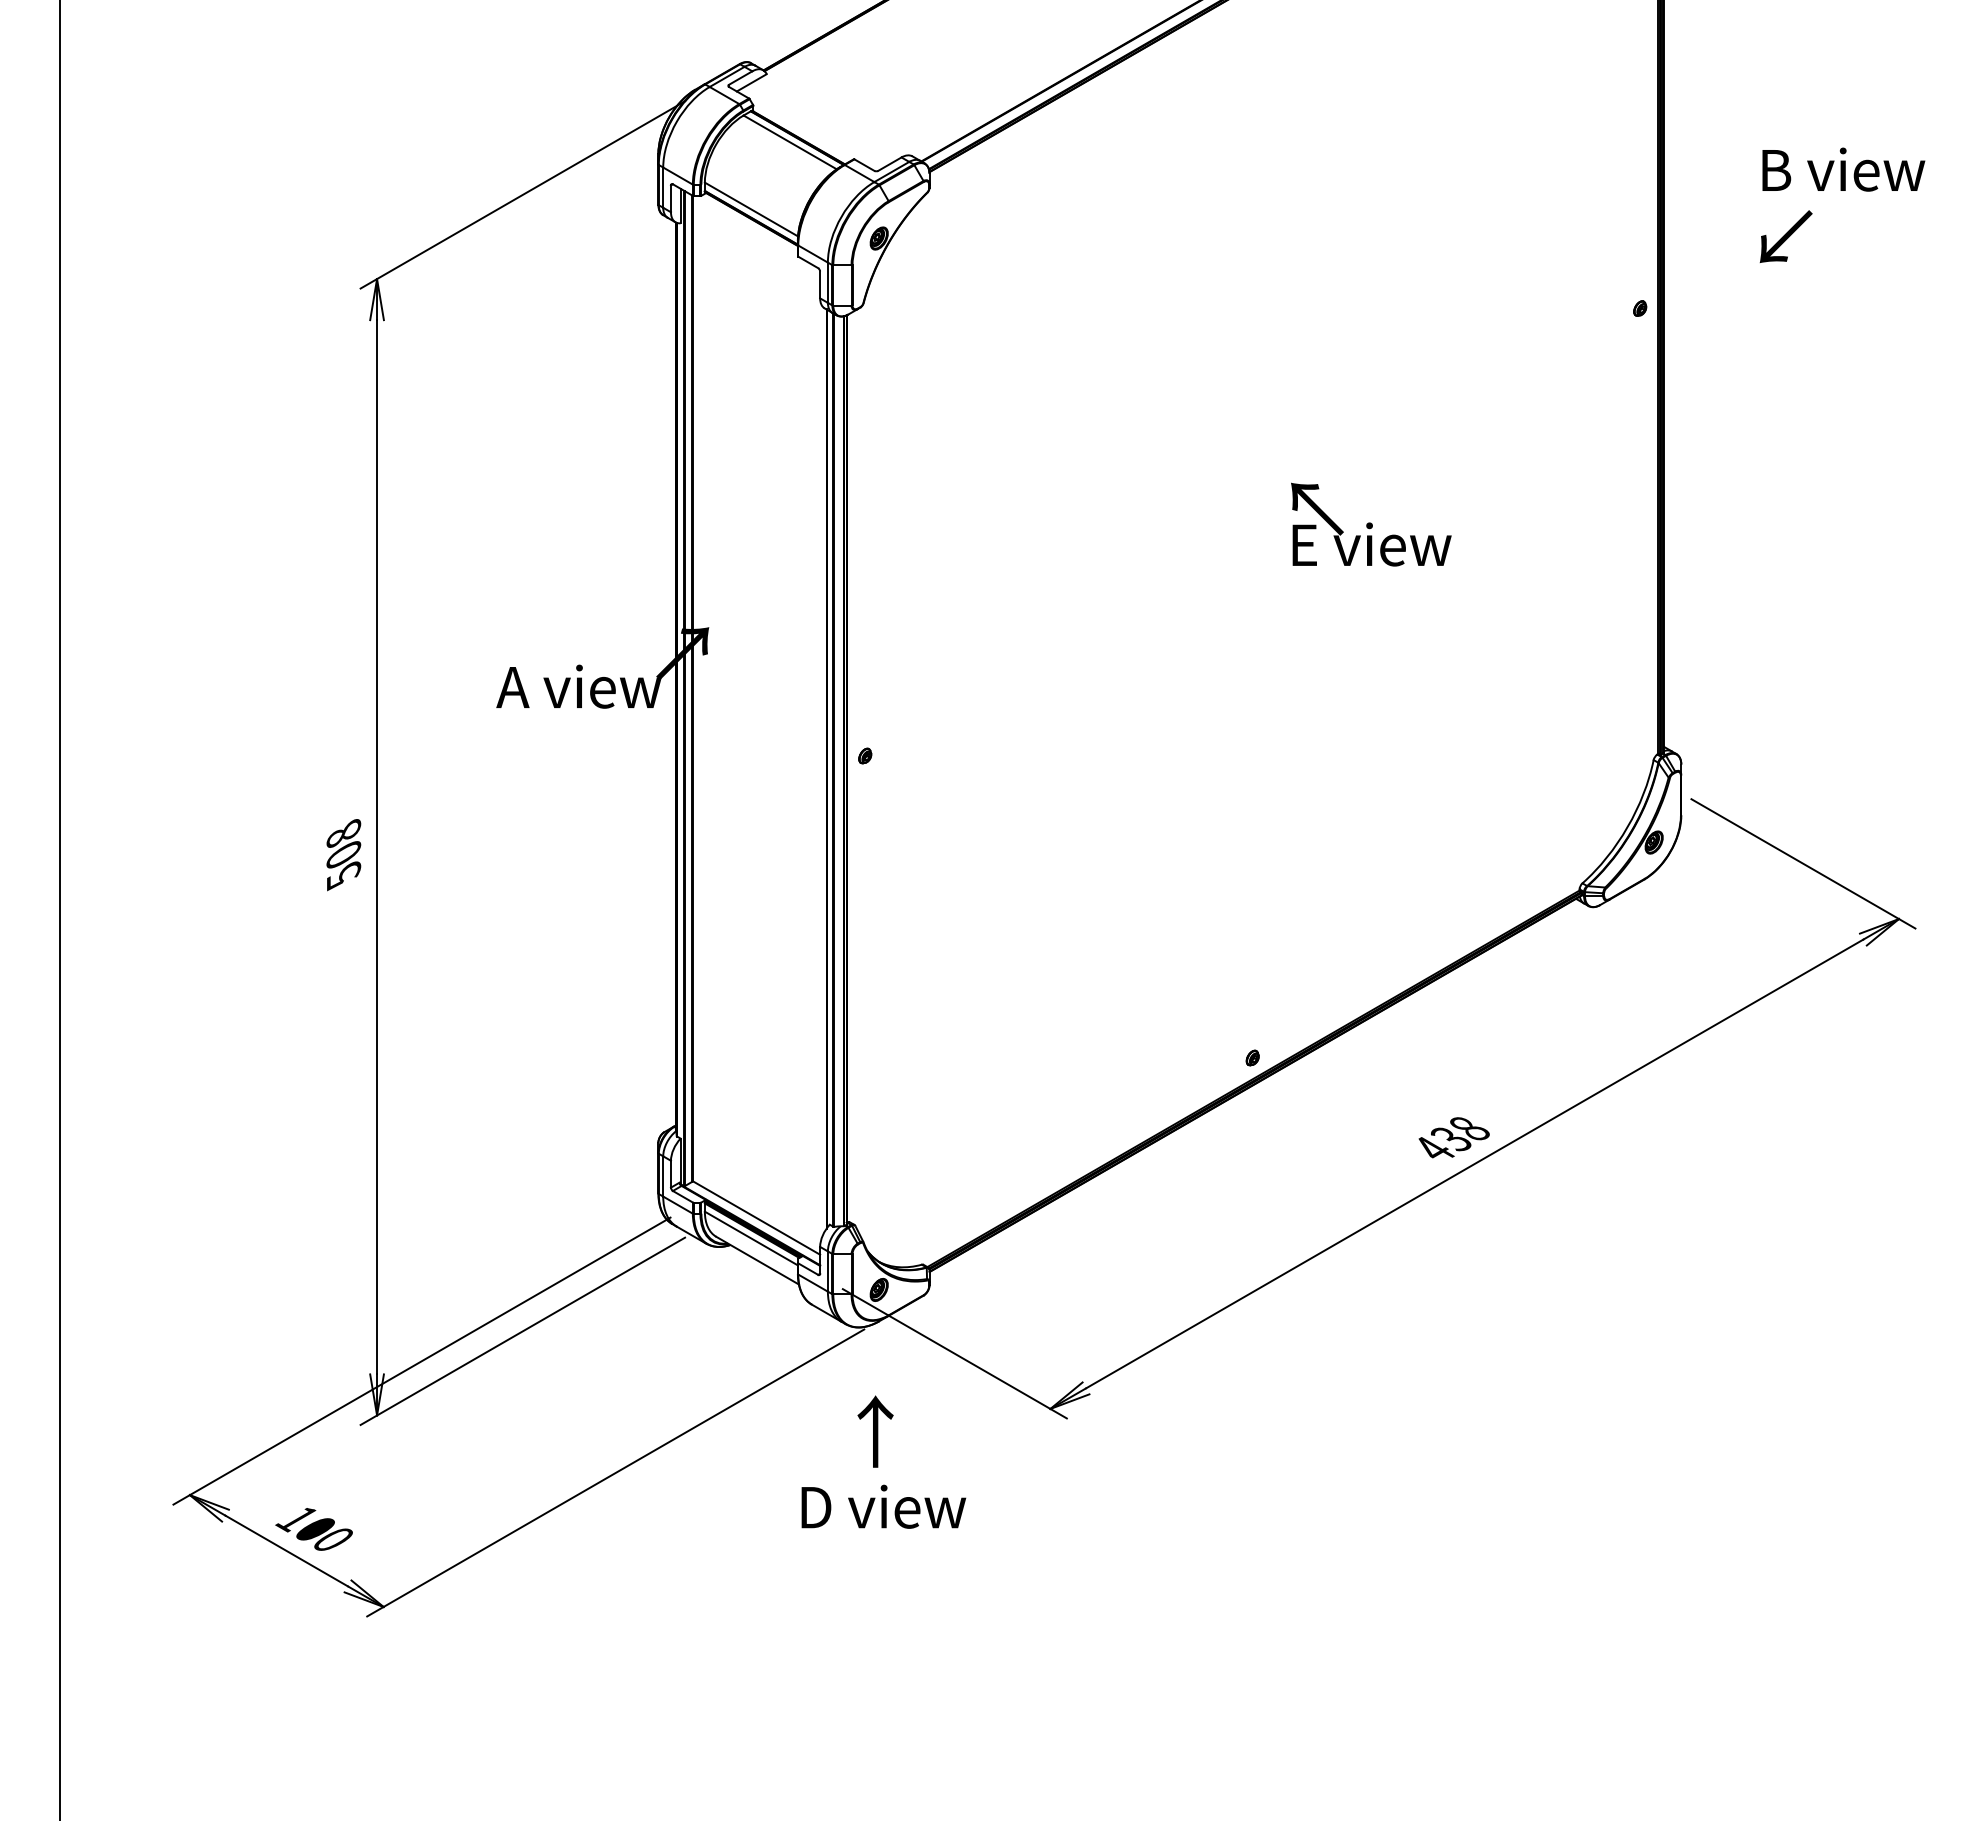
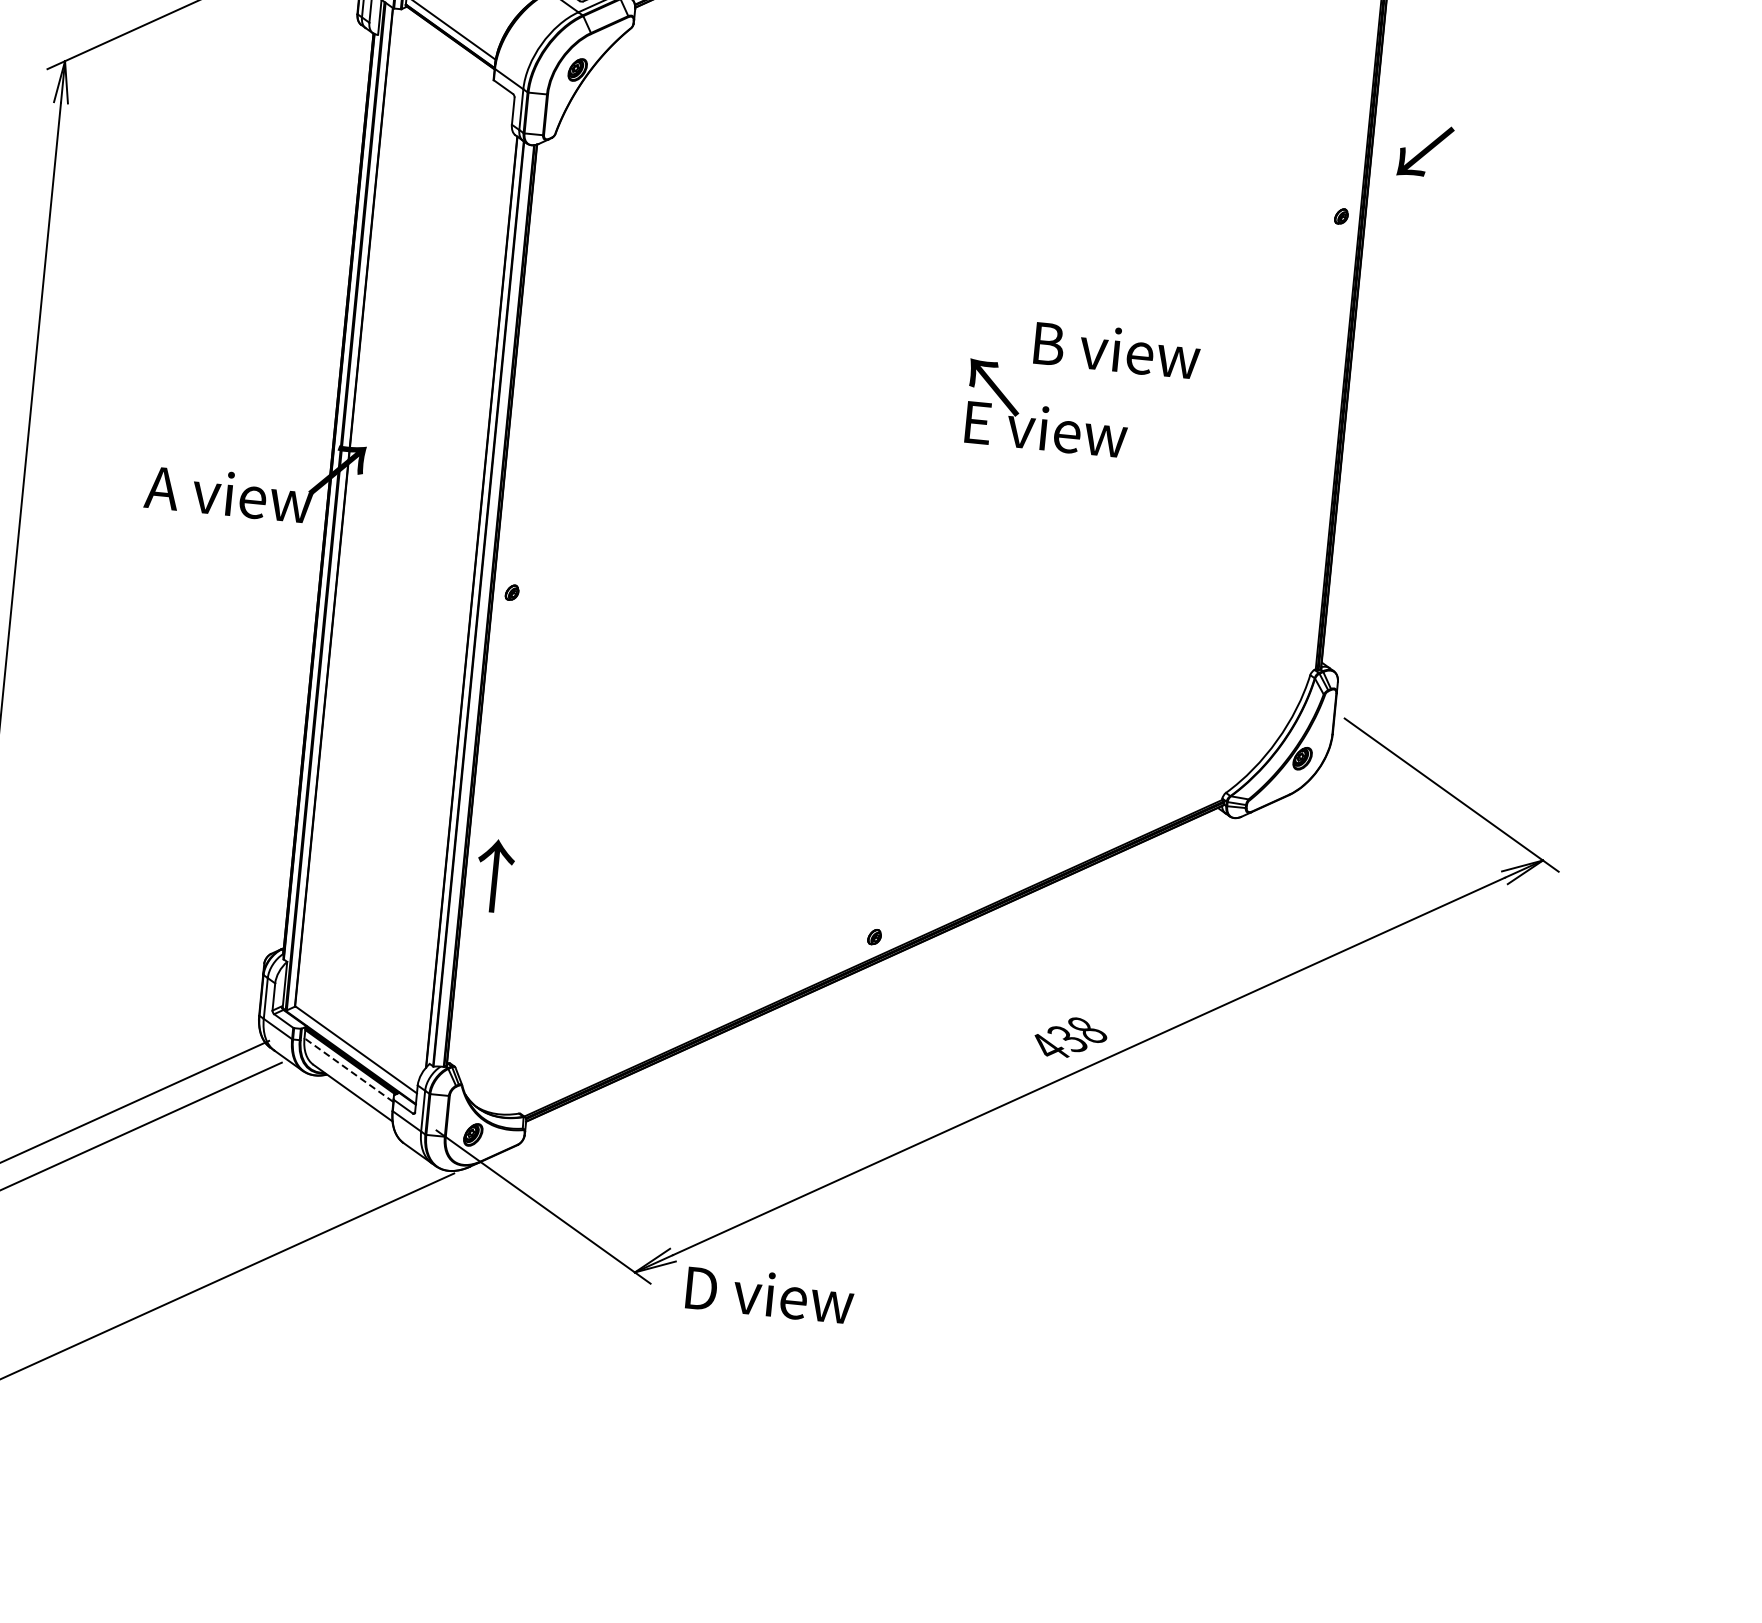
text: (1843, 169) -> (1117, 349), moved
text: (1785, 236) -> (1424, 150), moved
line: (751, 1238) -> (349, 1070), solid -> dashed
text: (875, 1431) -> (494, 875), moved
text: (883, 1506) -> (769, 1294), moved

